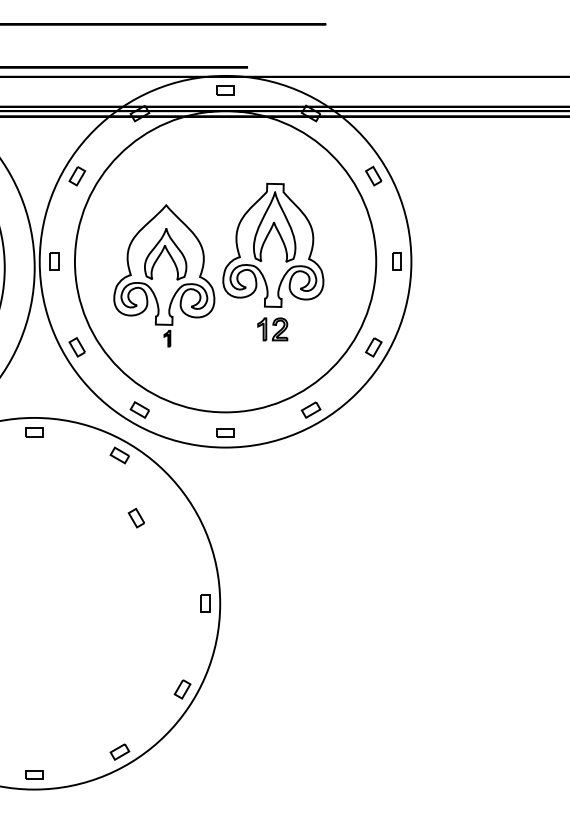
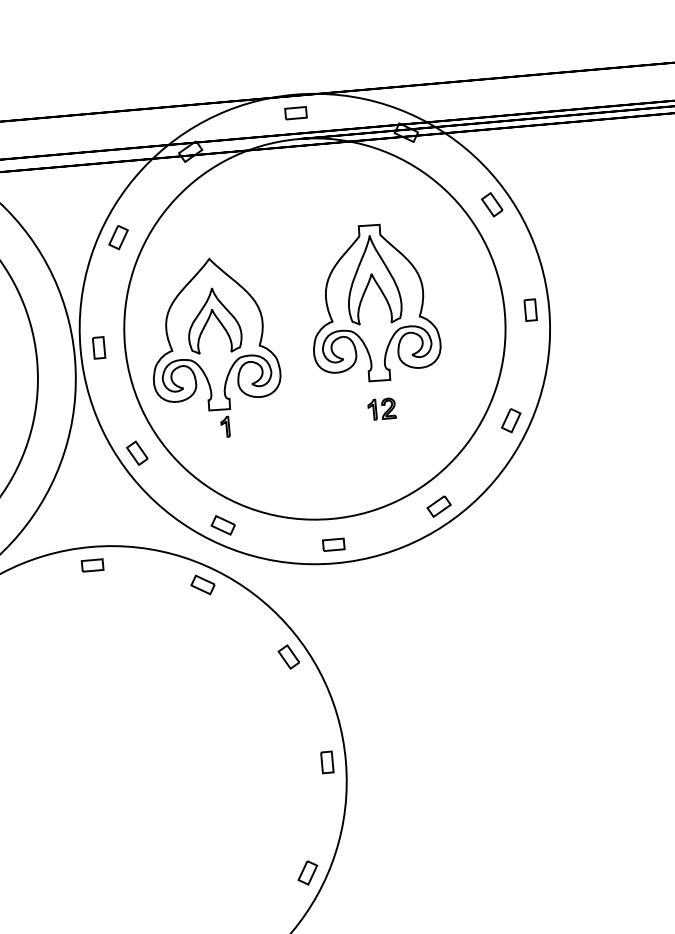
part: (164, 275) -> (214, 347), moved
part: (272, 329) -> (381, 409), size x0.71
part: (135, 517) -> (287, 656), moved

